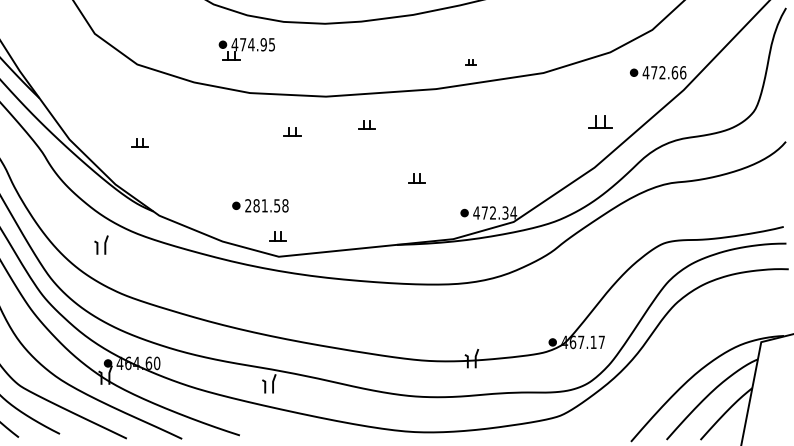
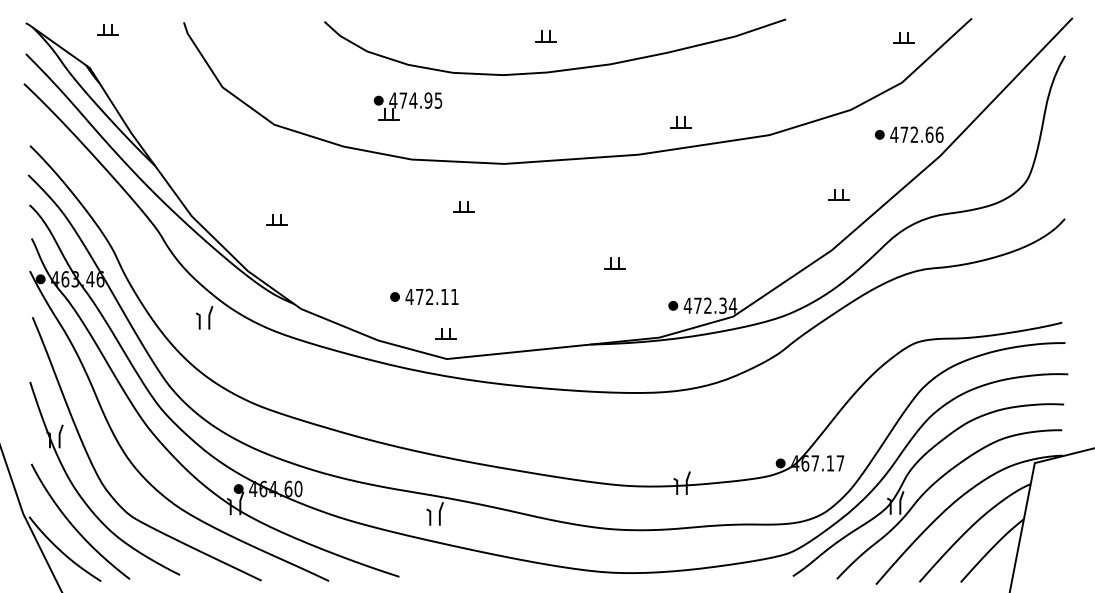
part: (470, 62) -> (680, 122), size x1.67
part: (600, 121) -> (838, 194), size x0.71
part: (366, 125) -> (553, 198), removed
text: (266, 205) -> (431, 296), 281.58 -> 472.11
part: (101, 244) -> (204, 317), moved
part: (674, 365) -> (928, 491), added

